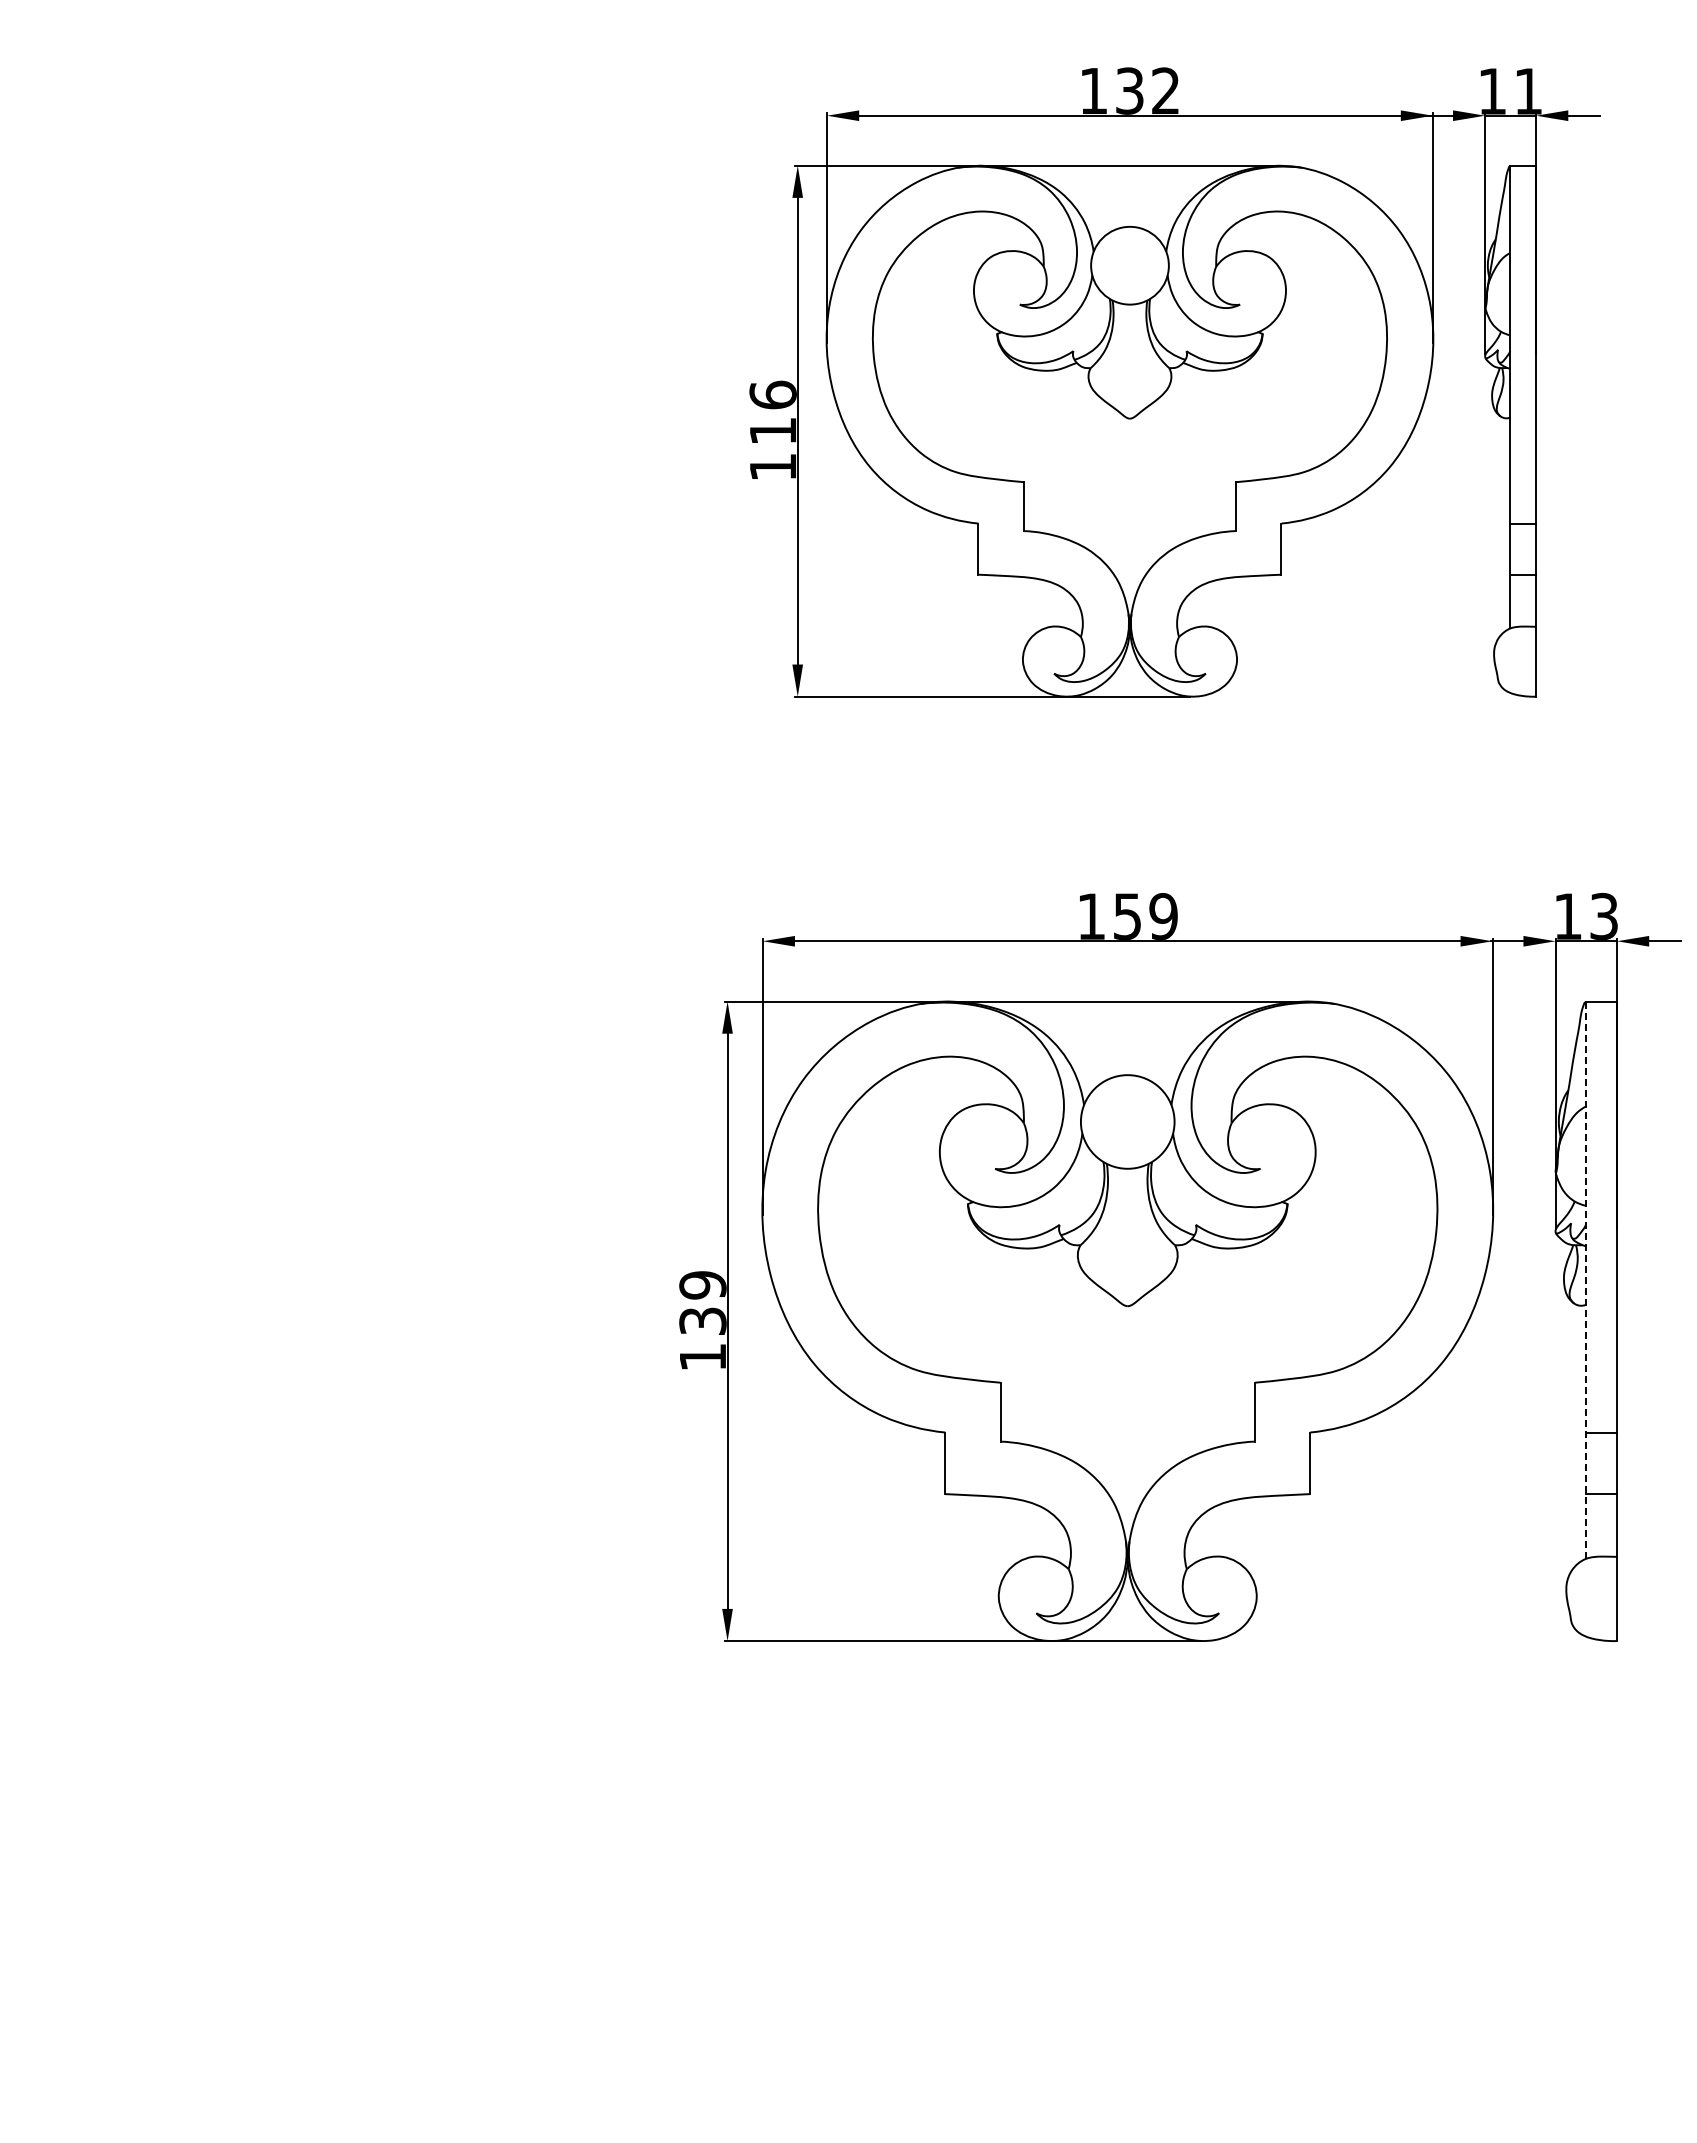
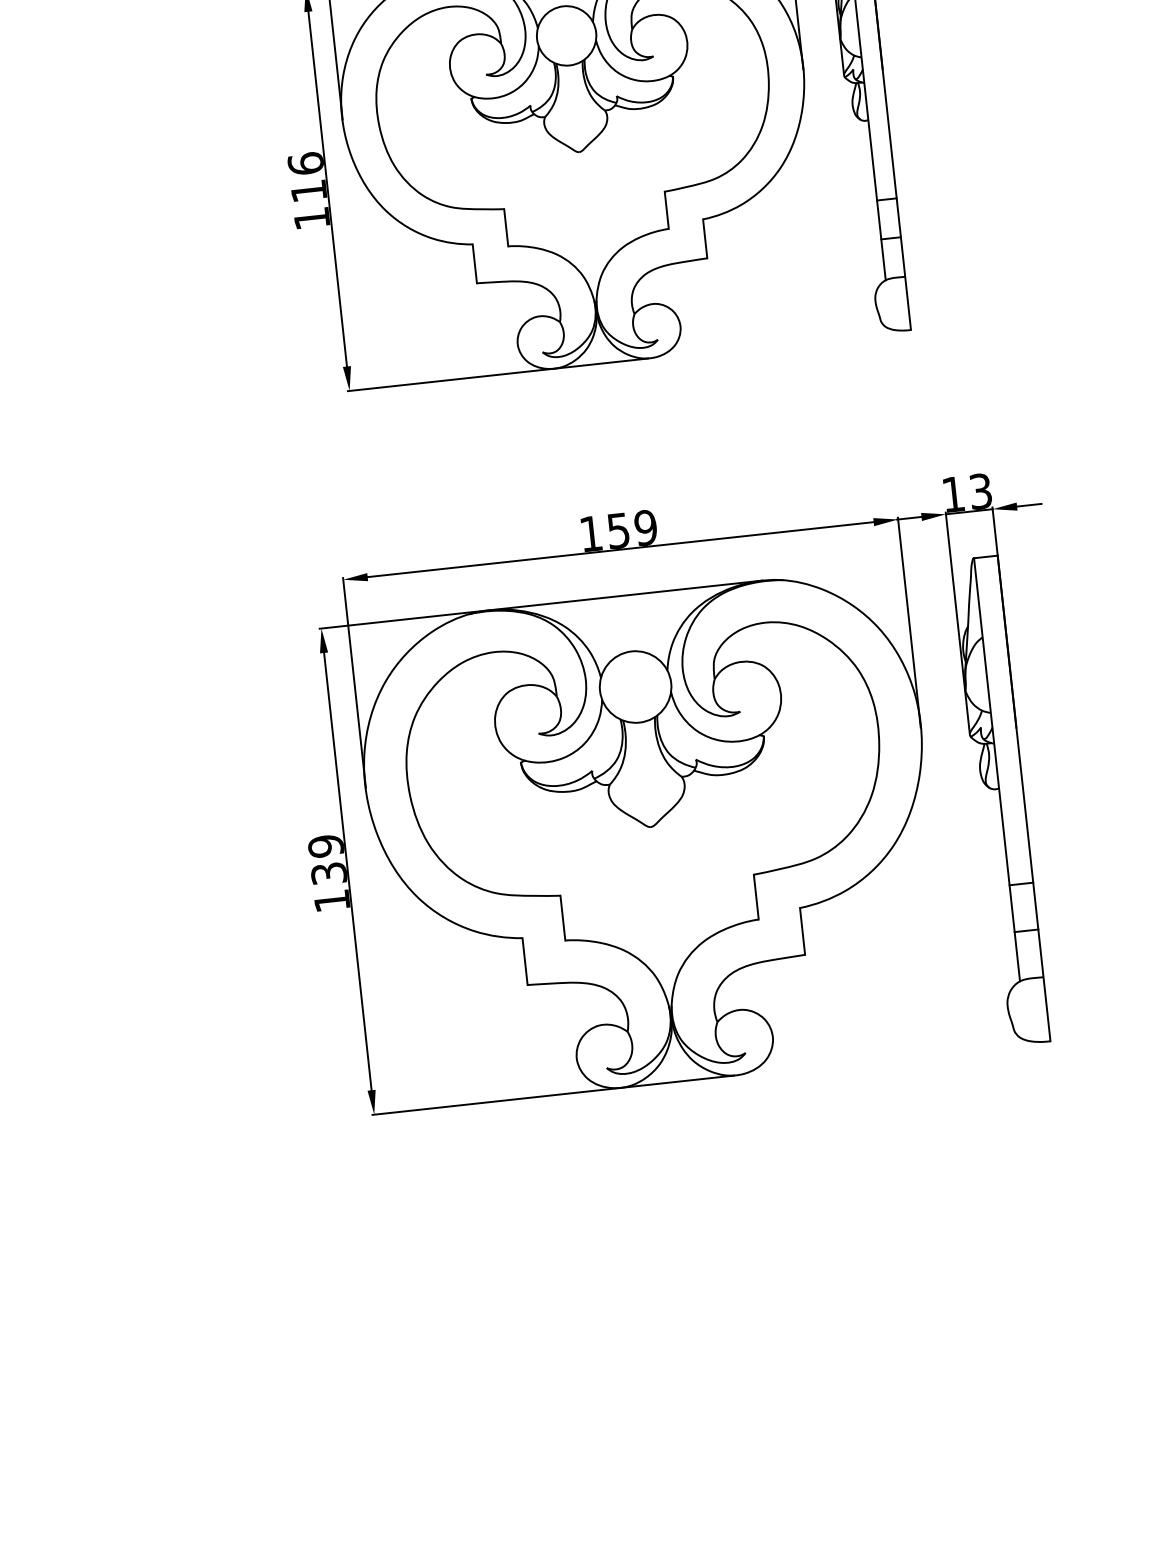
line: (1585, 1280) -> (996, 769), dashed -> solid

